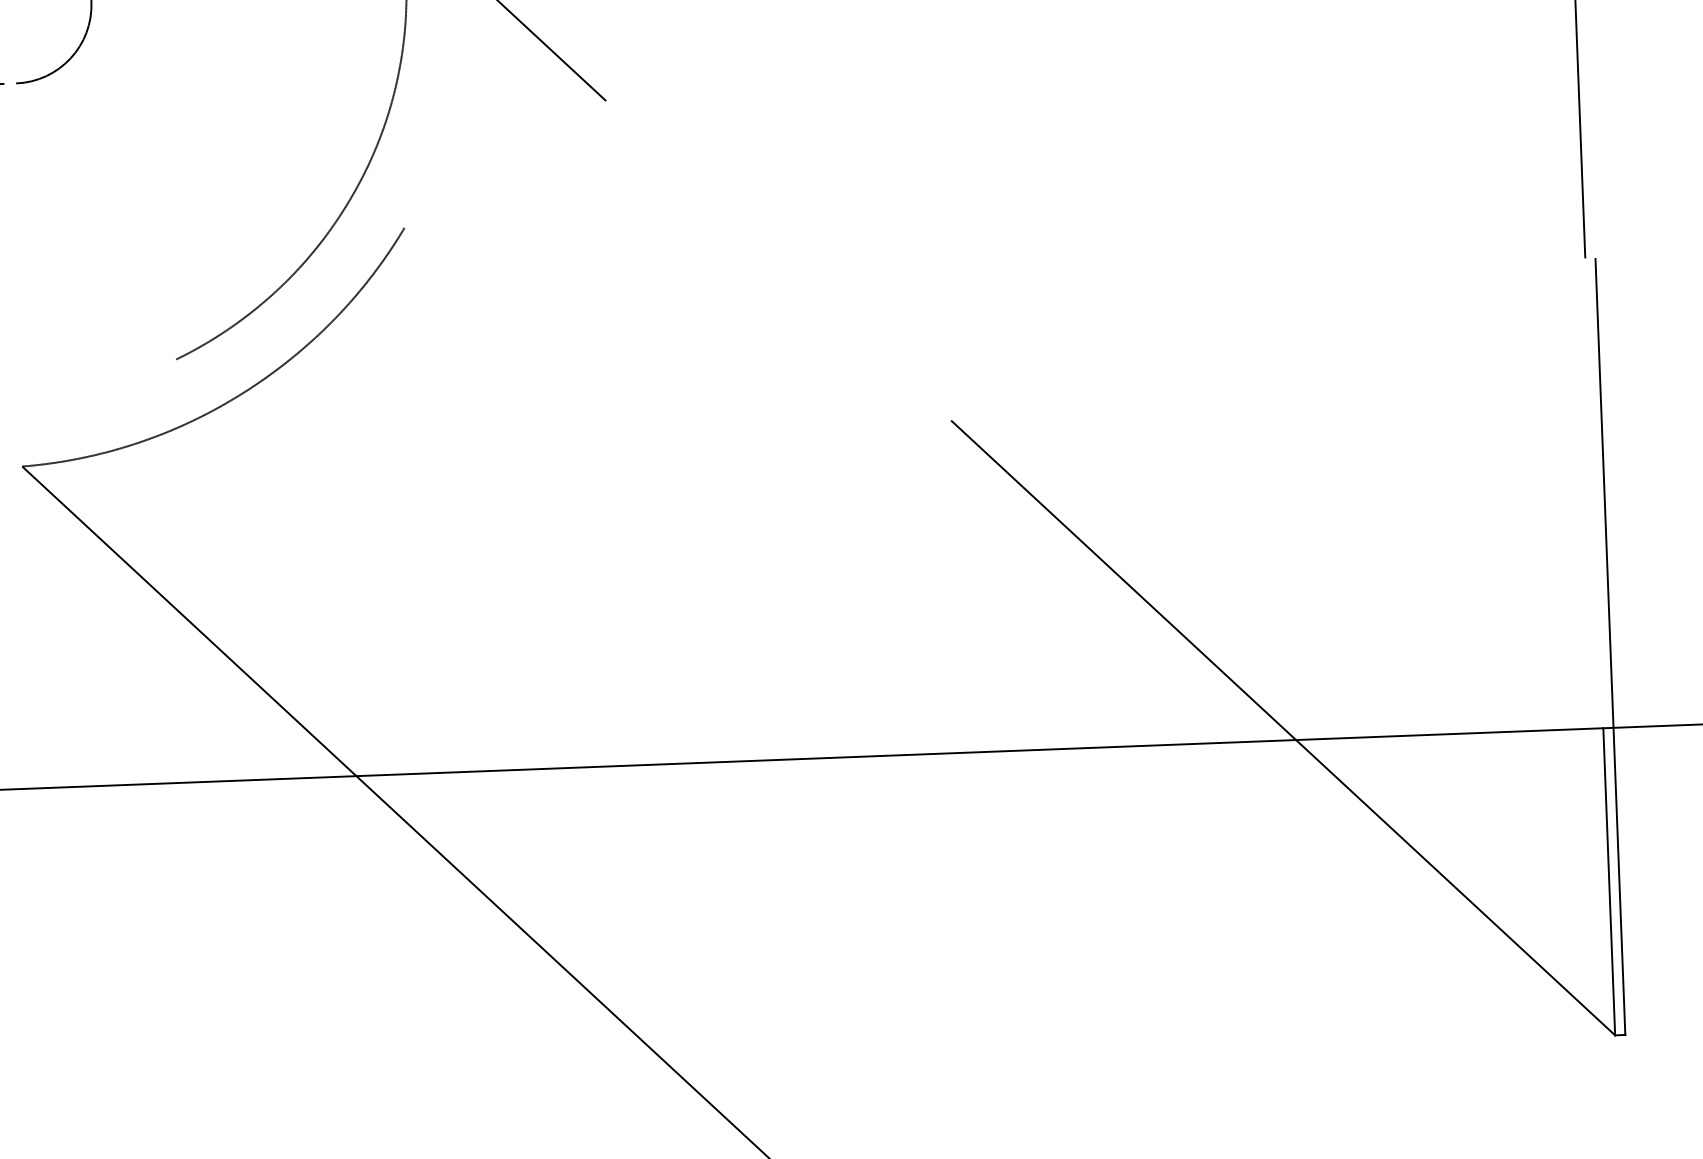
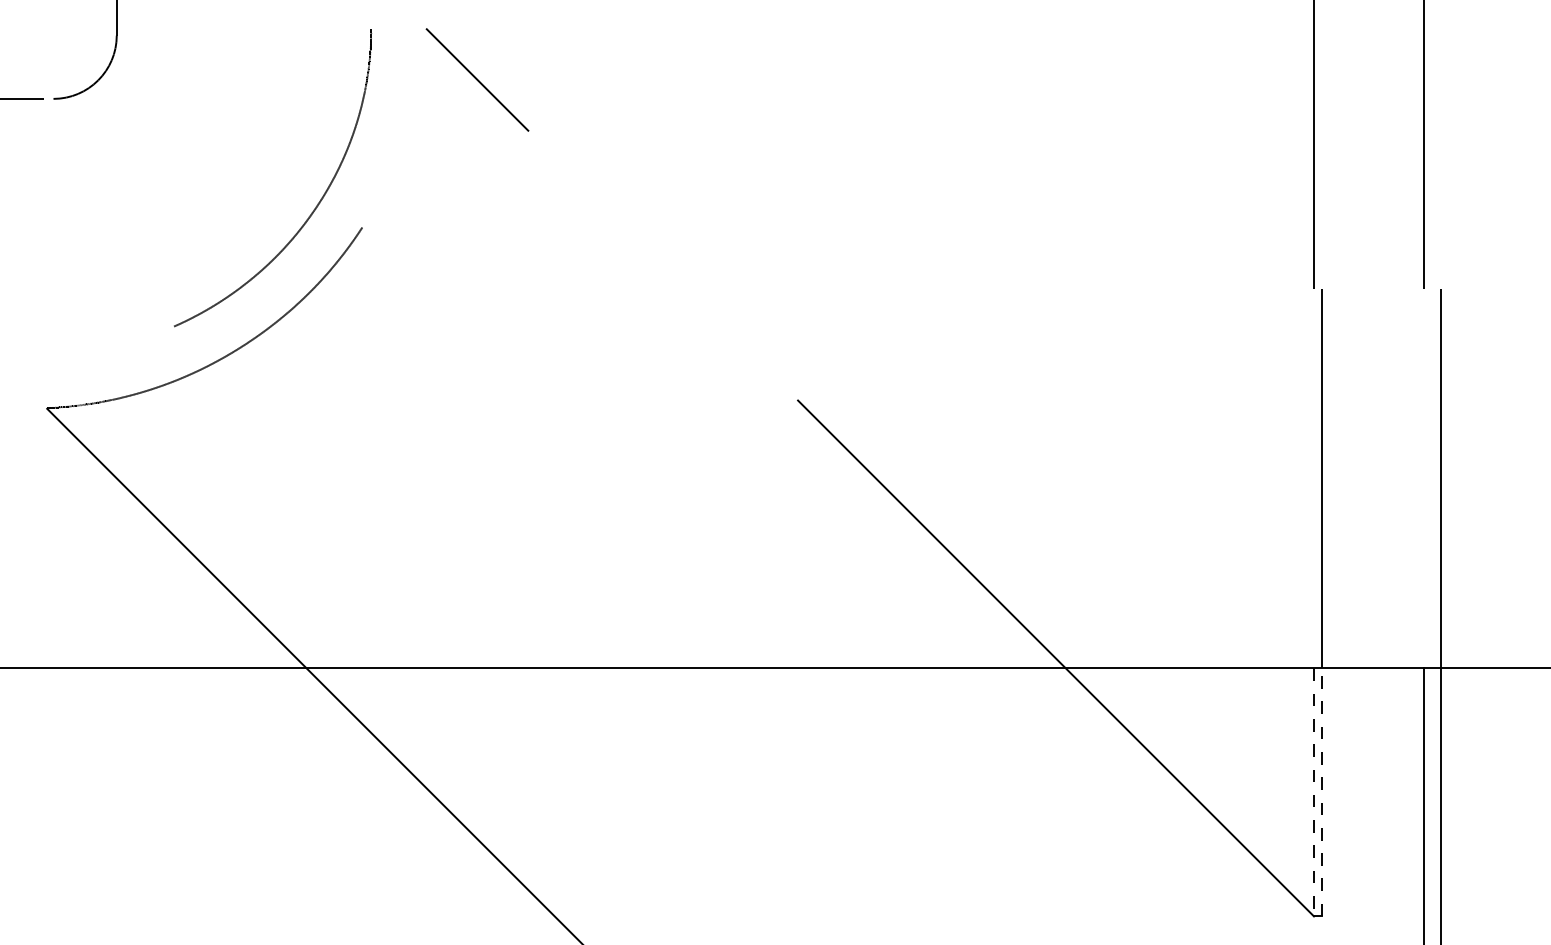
line: (1619, 880) -> (1322, 791), solid -> dashed
line: (1609, 881) -> (1314, 792), solid -> dashed

